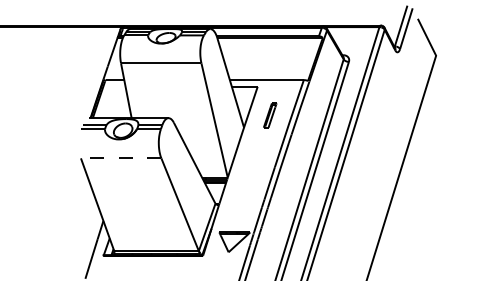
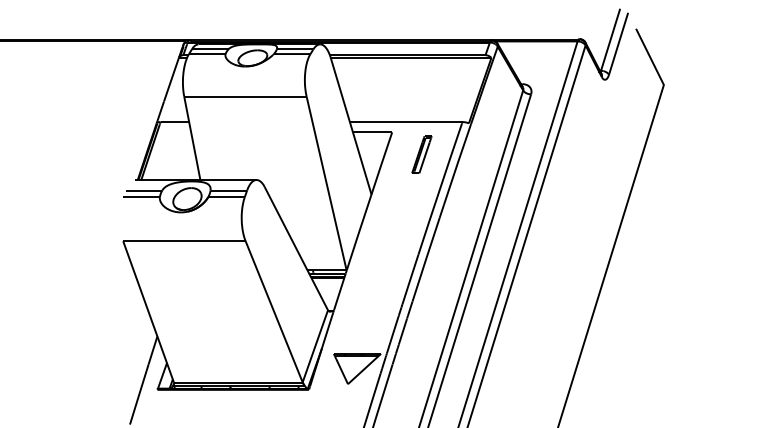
part: (270, 115) -> (422, 154), moved
line: (120, 158) -> (183, 241), dashed -> solid

